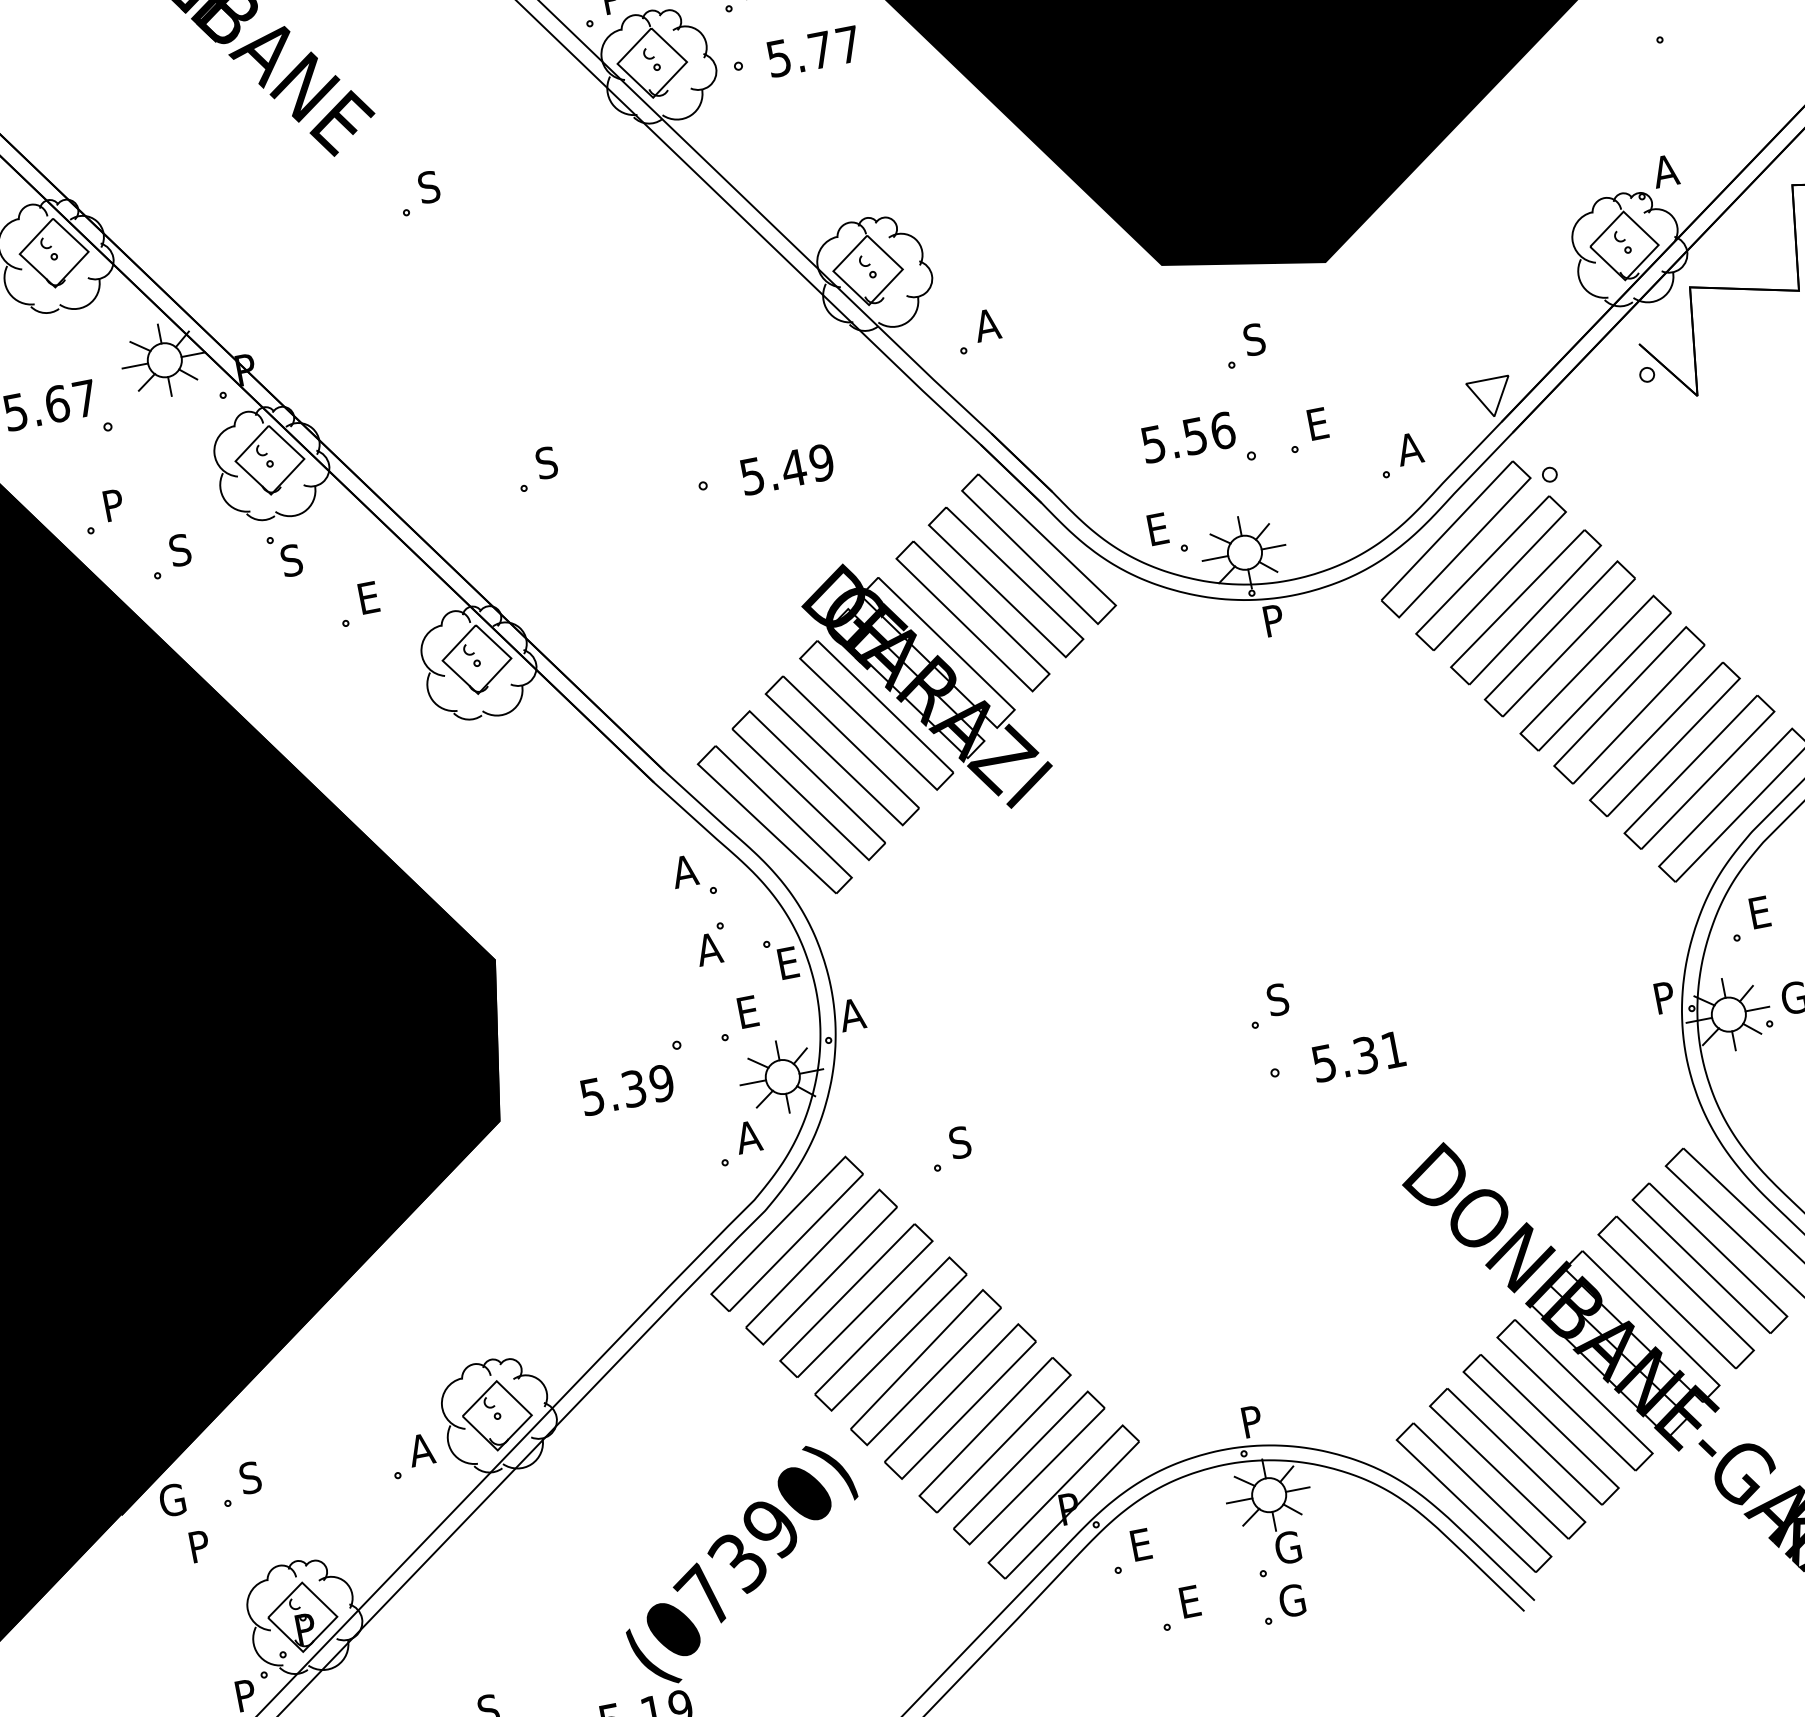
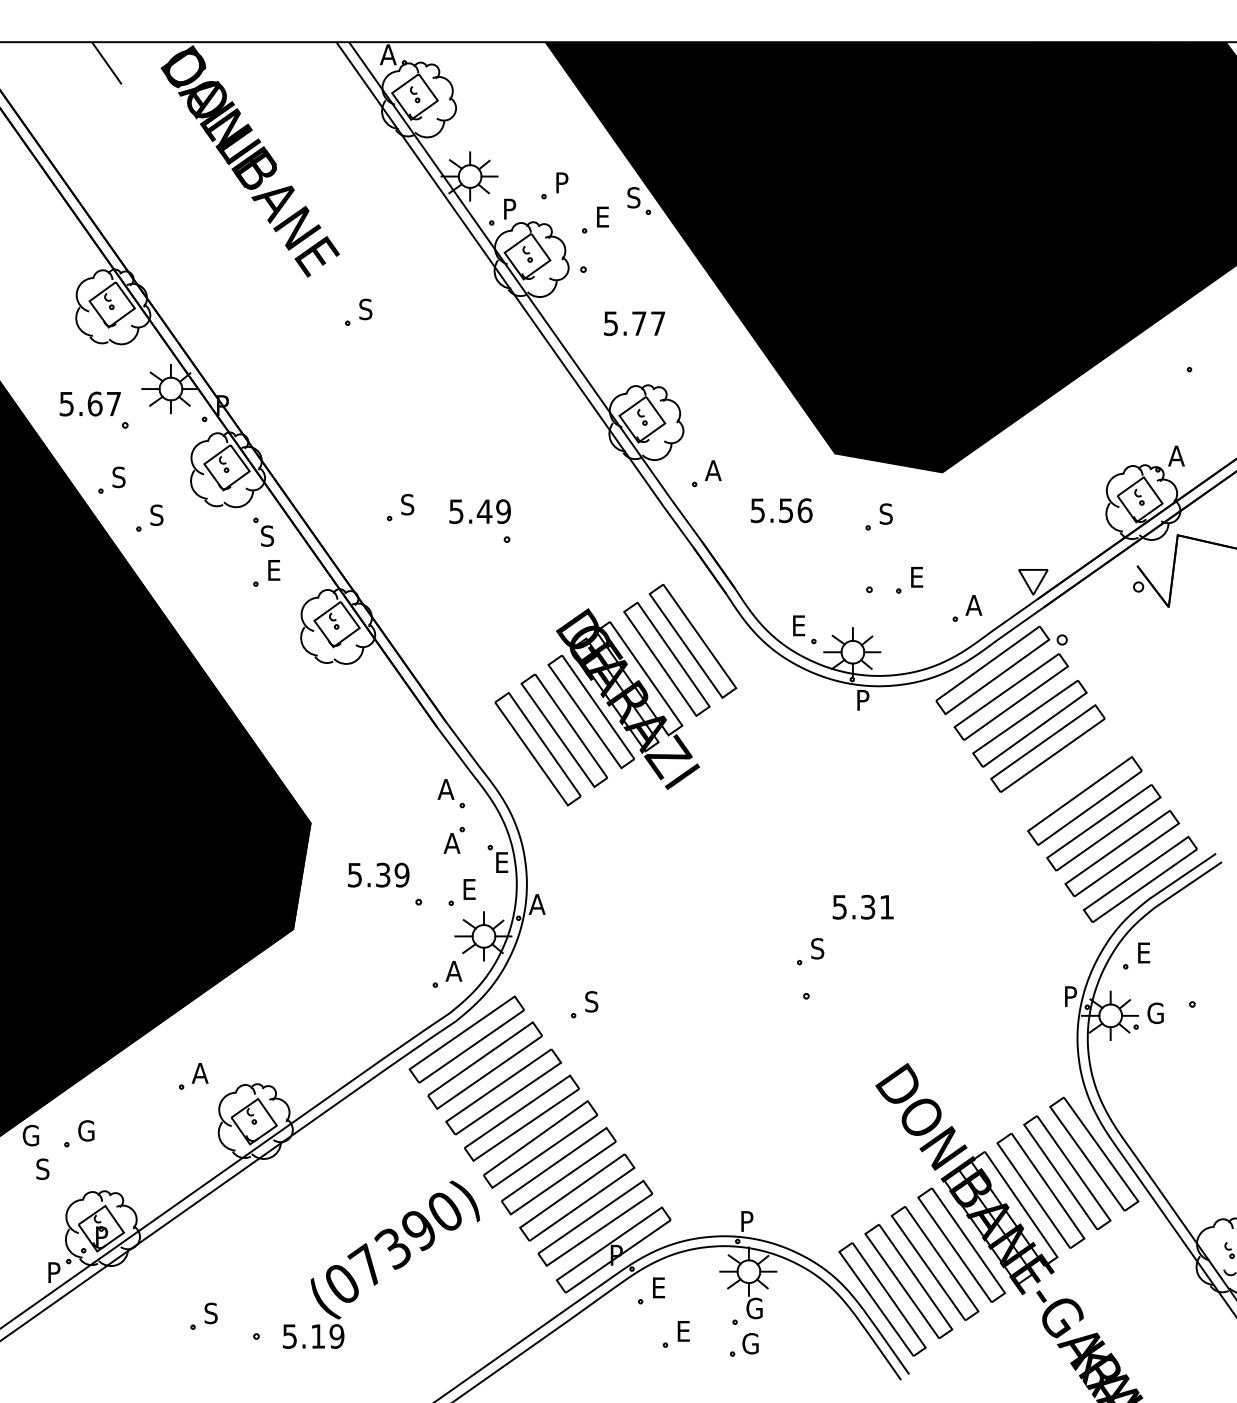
text: (813, 51) -> (634, 323), moved
text: (1188, 437) -> (781, 510), moved
text: (786, 469) -> (479, 511), moved
text: (112, 505) -> (118, 477), P -> S
part: (1038, 548) -> (718, 623), removed
part: (284, 554) -> (263, 531), moved
part: (1594, 673) -> (1066, 775), removed
part: (774, 818) -> (511, 766), removed
text: (1357, 1055) -> (862, 906), moved
text: (626, 1089) -> (378, 874), moved
part: (412, 1456) -> (193, 1076), moved
text: (252, 1476) -> (86, 1130), S -> G
text: (198, 1545) -> (42, 1168), P -> S

